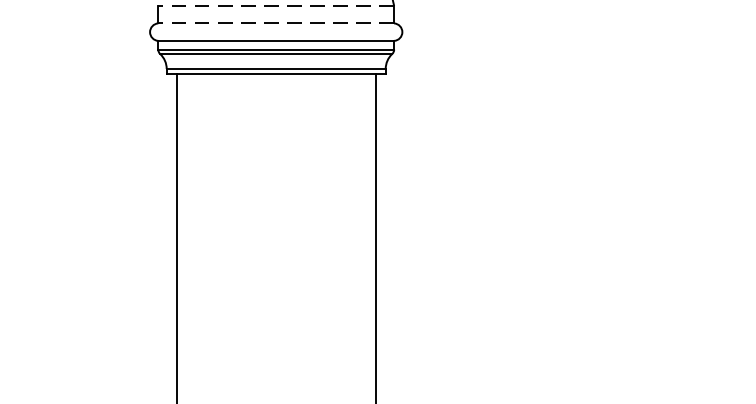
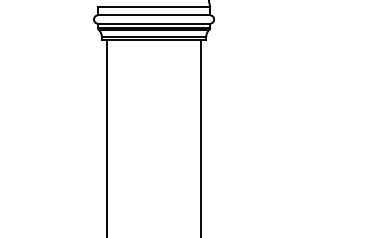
line: (275, 6) -> (153, 7), dashed -> solid
line: (275, 23) -> (153, 15), dashed -> solid

